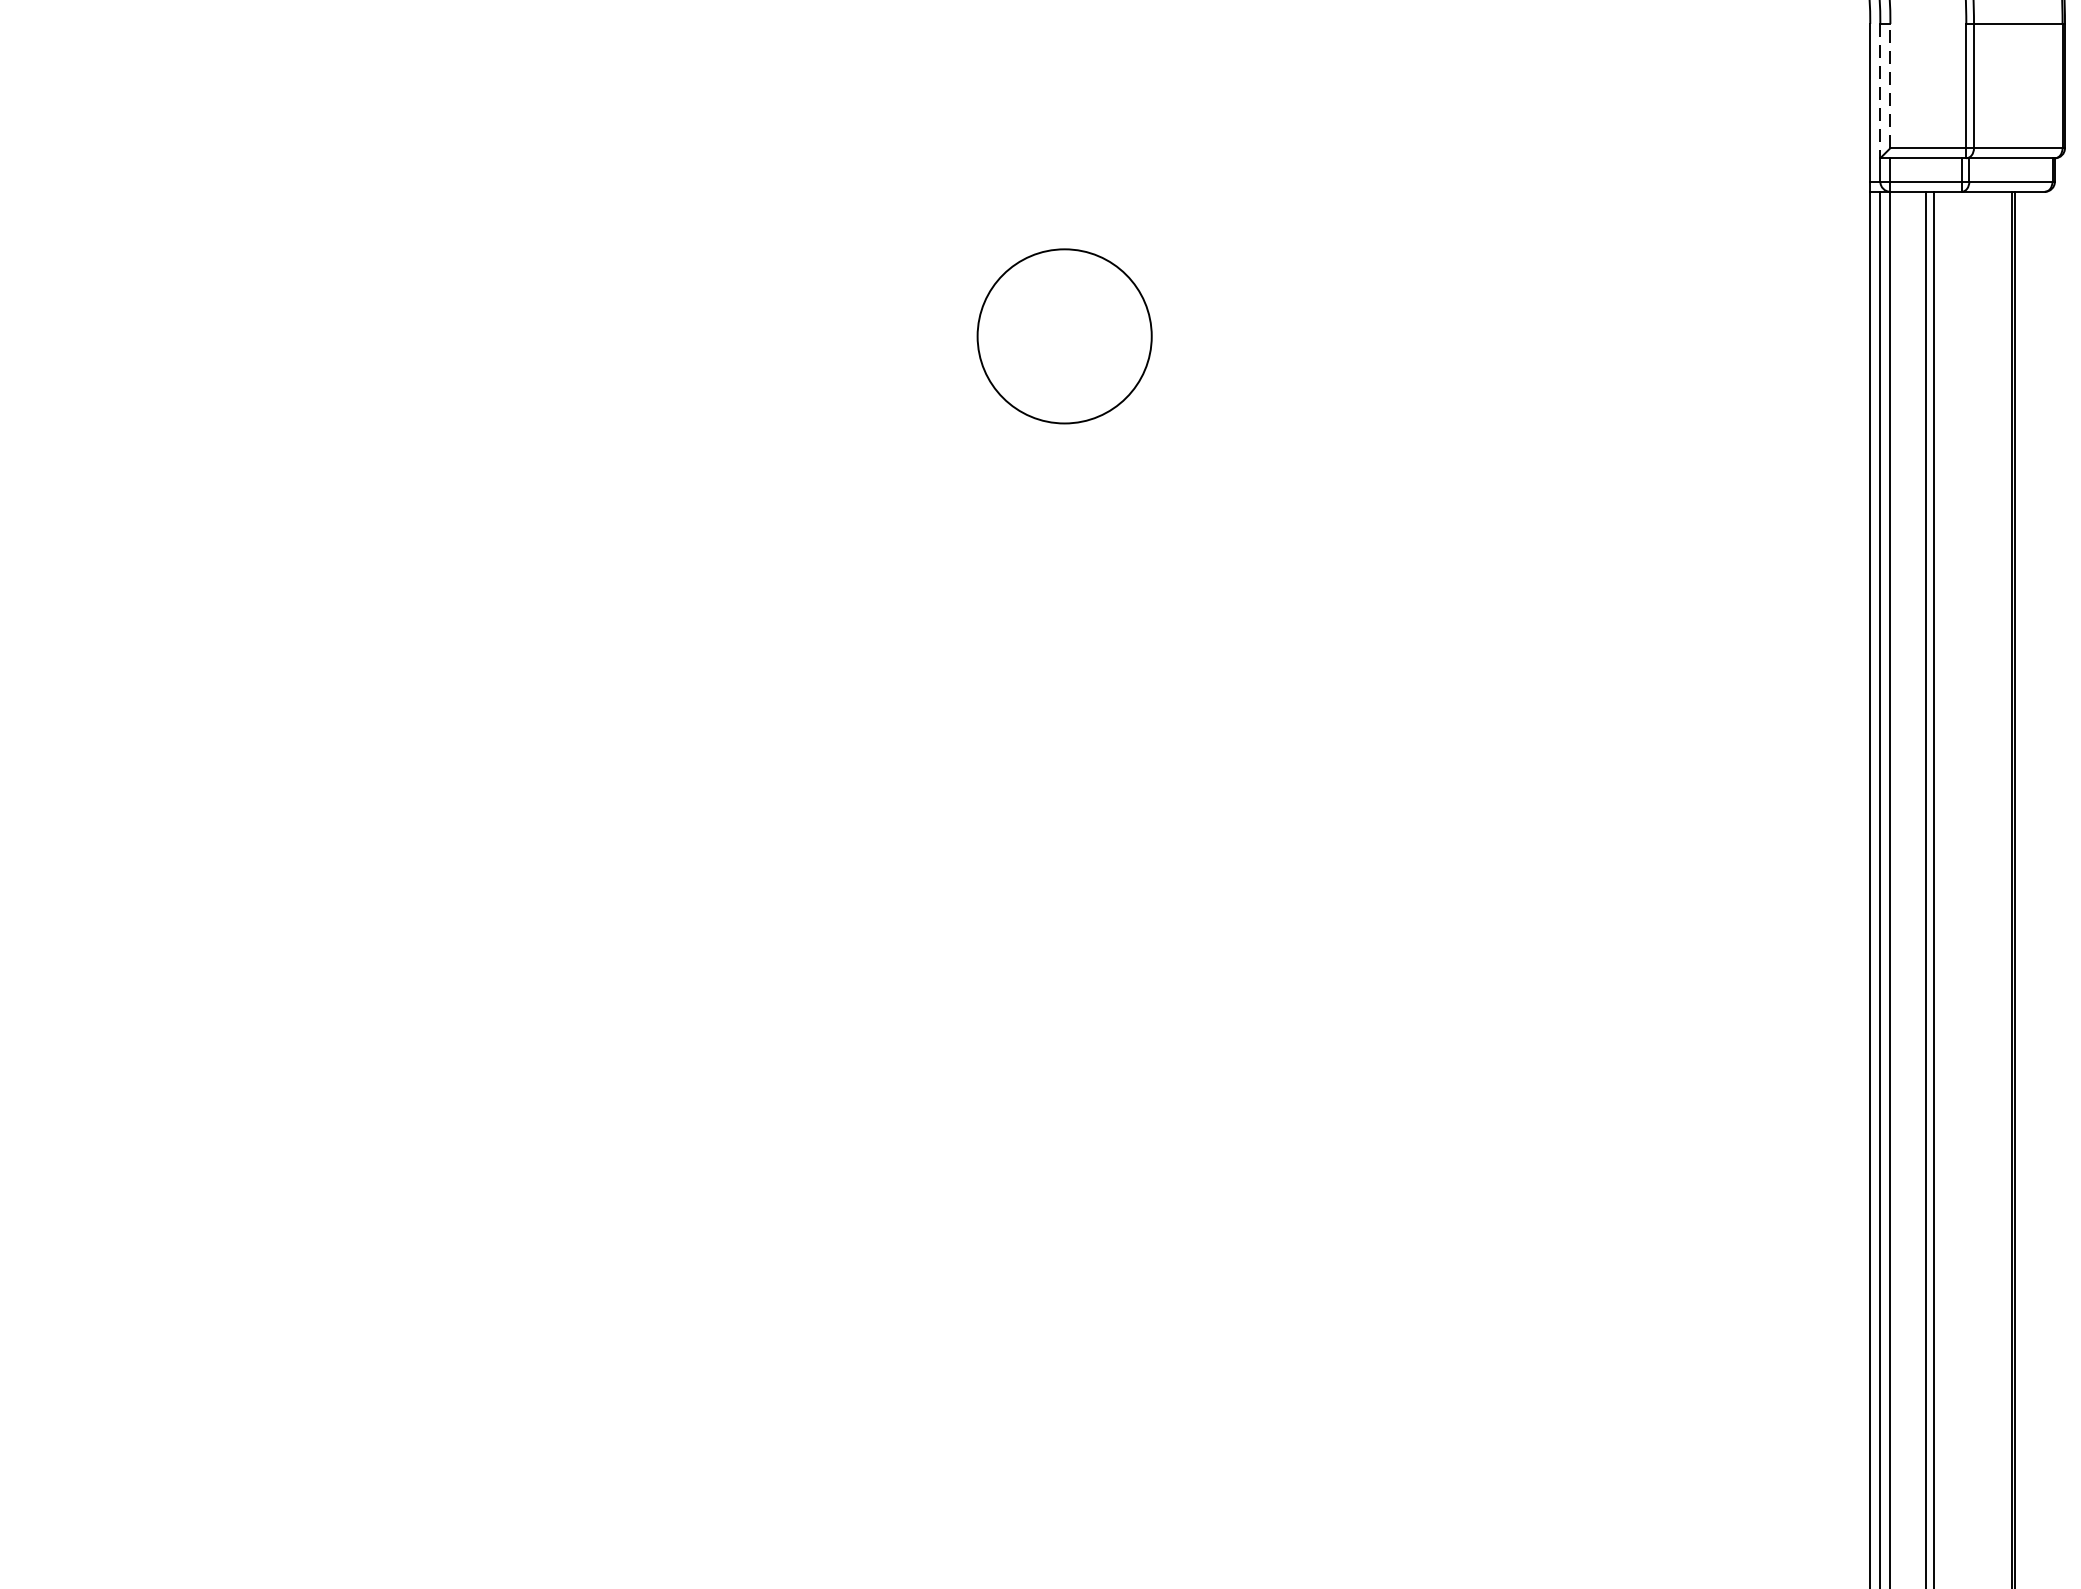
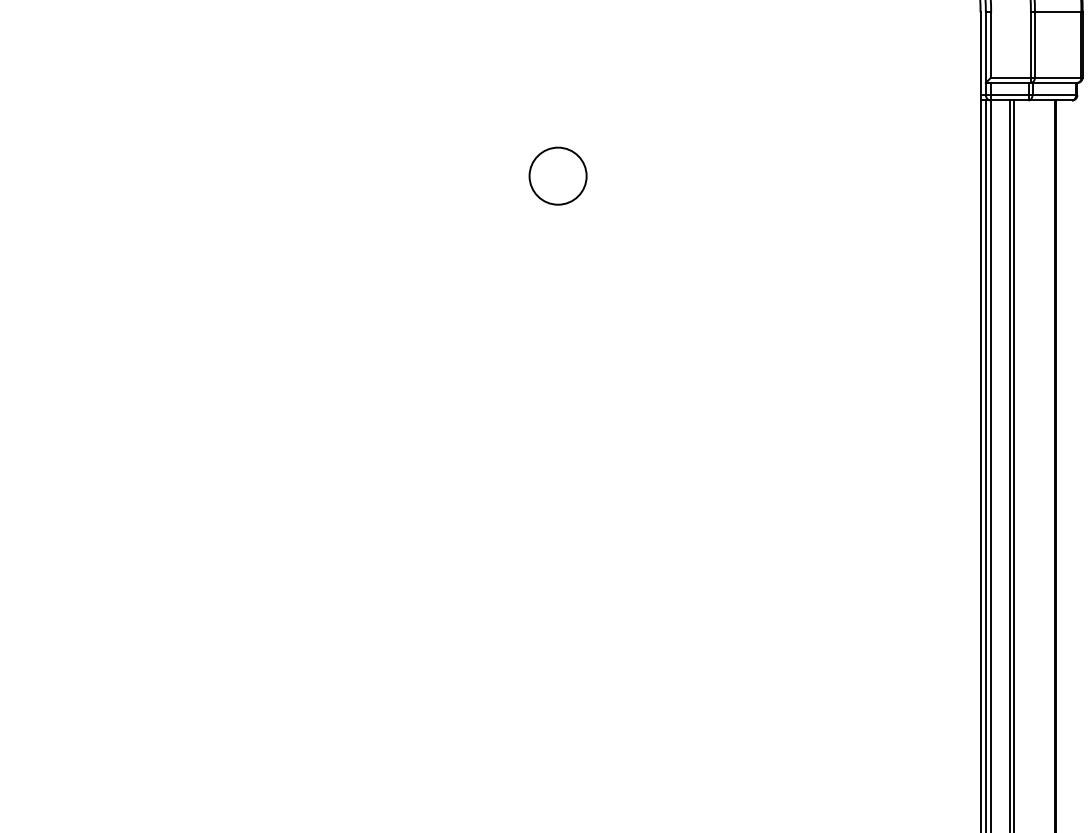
line: (1891, 86) -> (991, 45), dashed -> solid
line: (1879, 92) -> (985, 48), dashed -> solid
circle: (1063, 334) -> (557, 175), size x0.62

